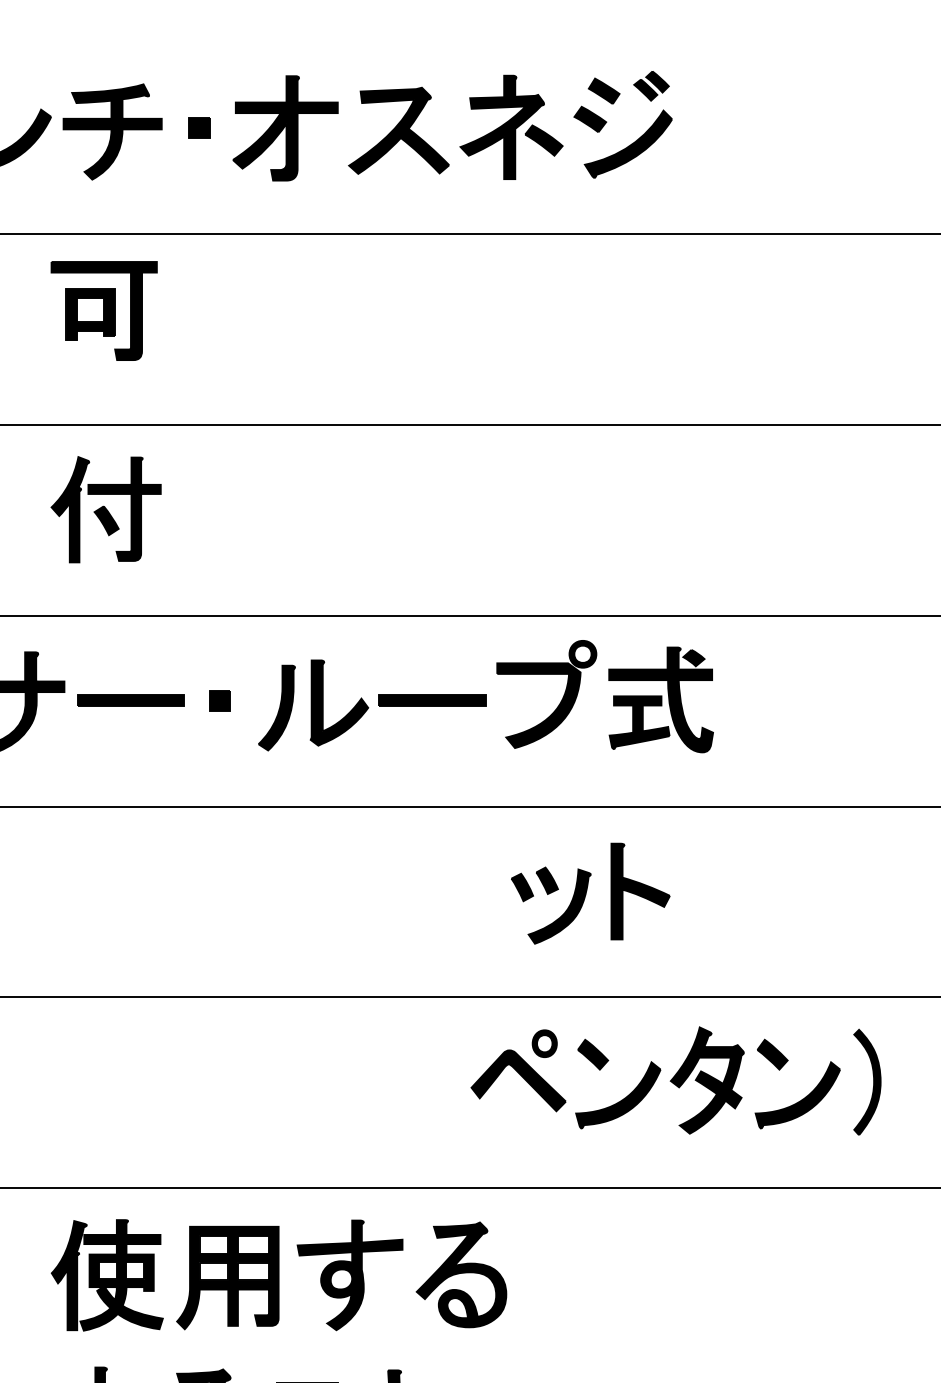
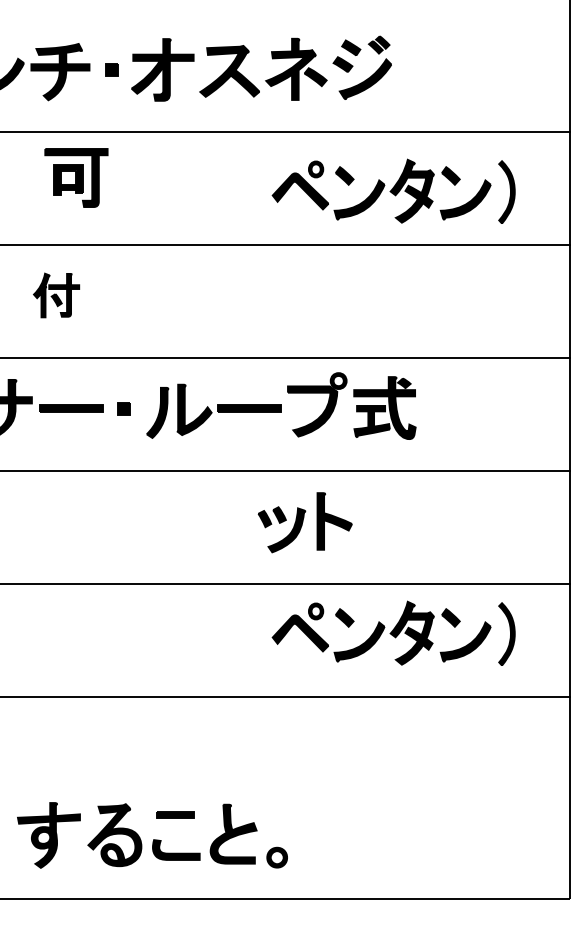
part: (104, 310) -> (76, 177), moved
part: (675, 332) -> (393, 190), added
part: (105, 509) -> (56, 295), size x0.7
part: (589, 893) -> (304, 522), moved
part: (278, 1275) -> (158, 748), removed

